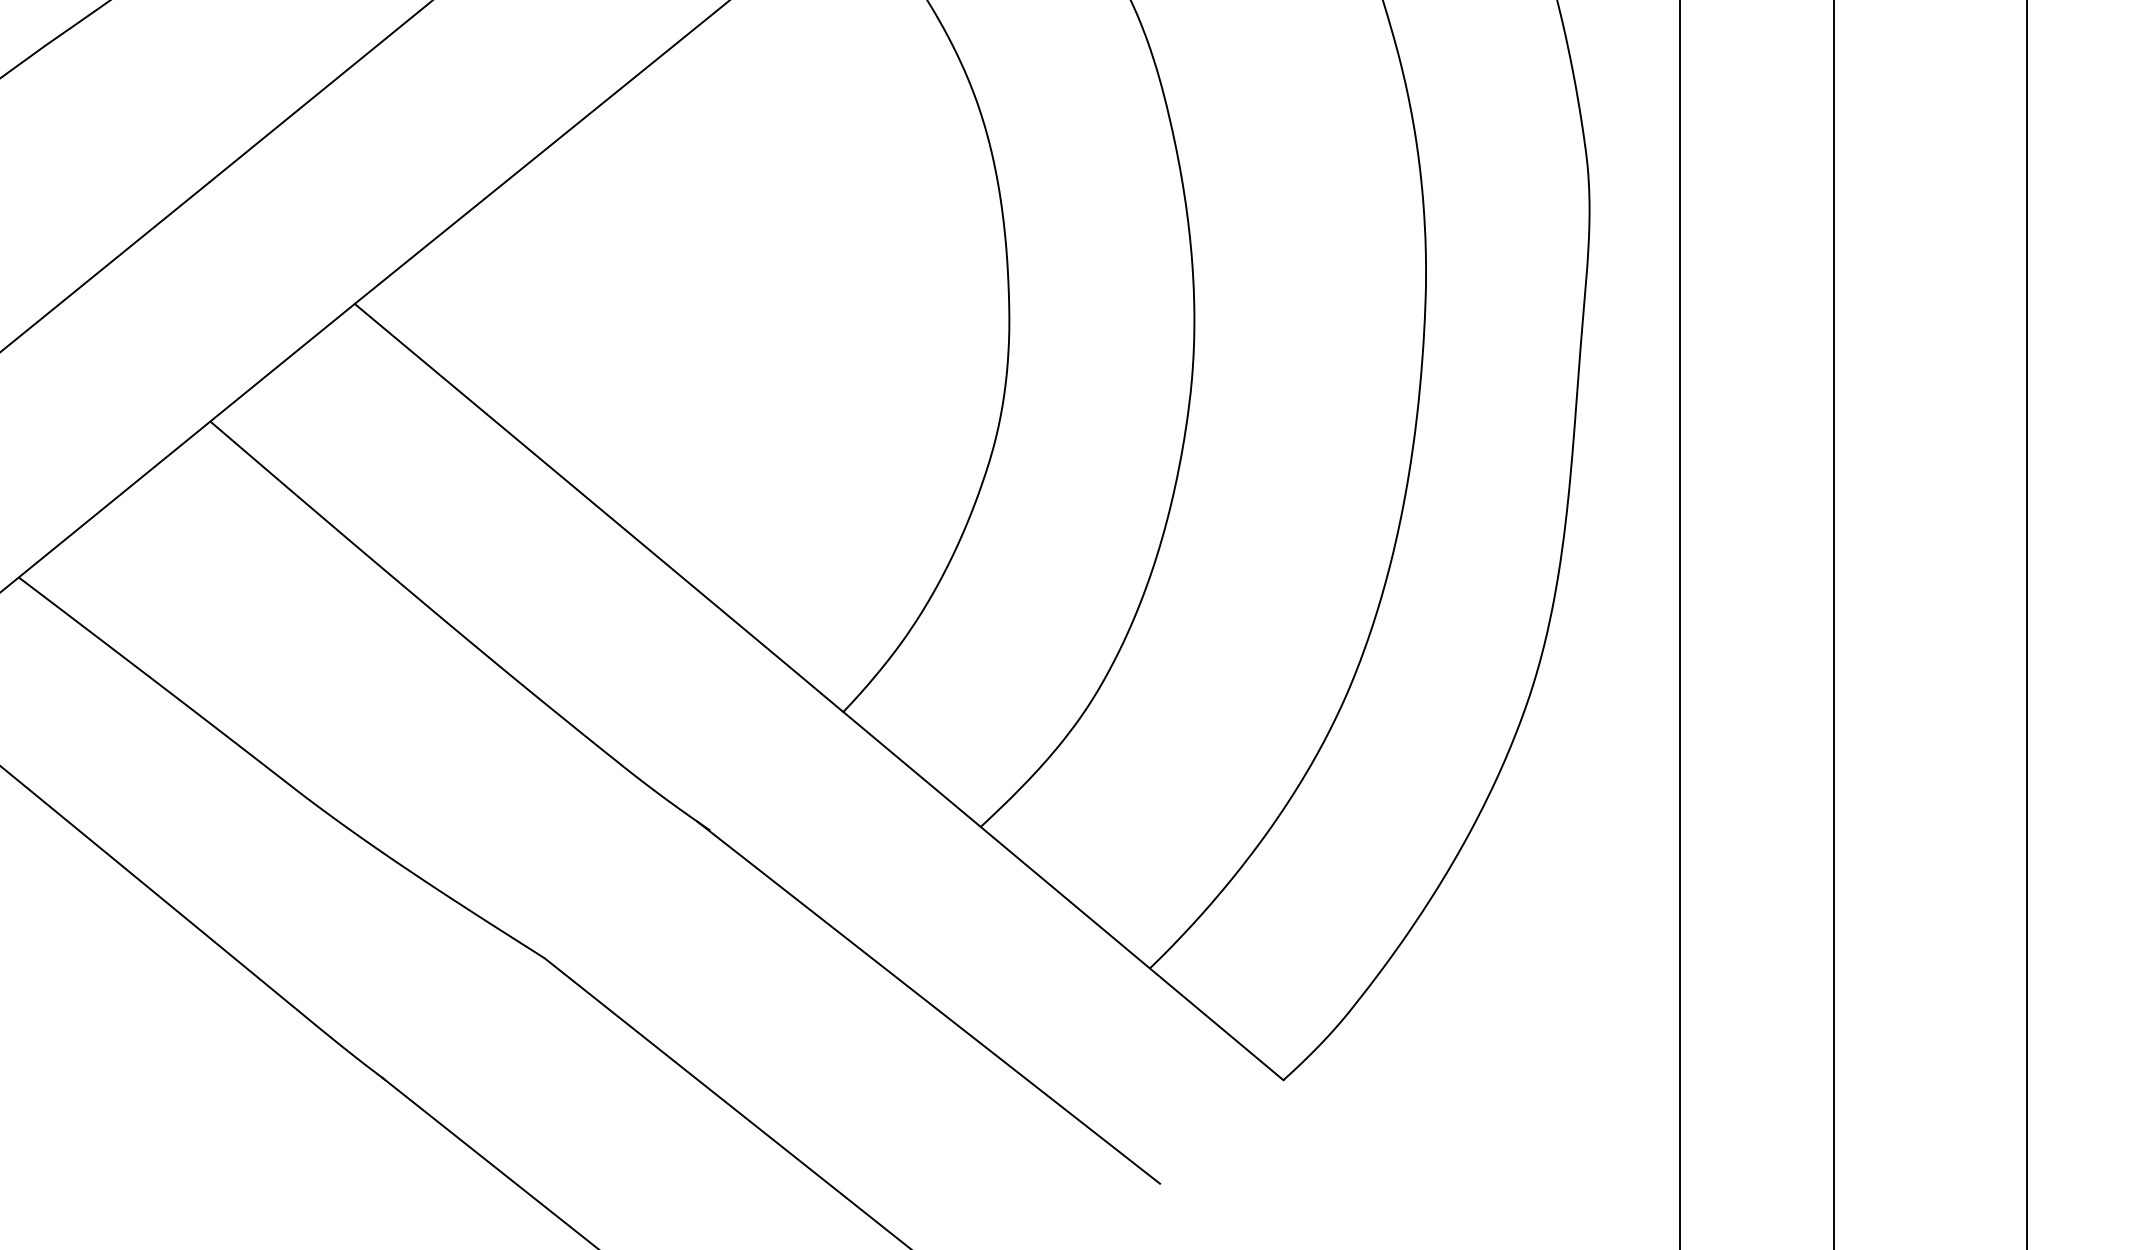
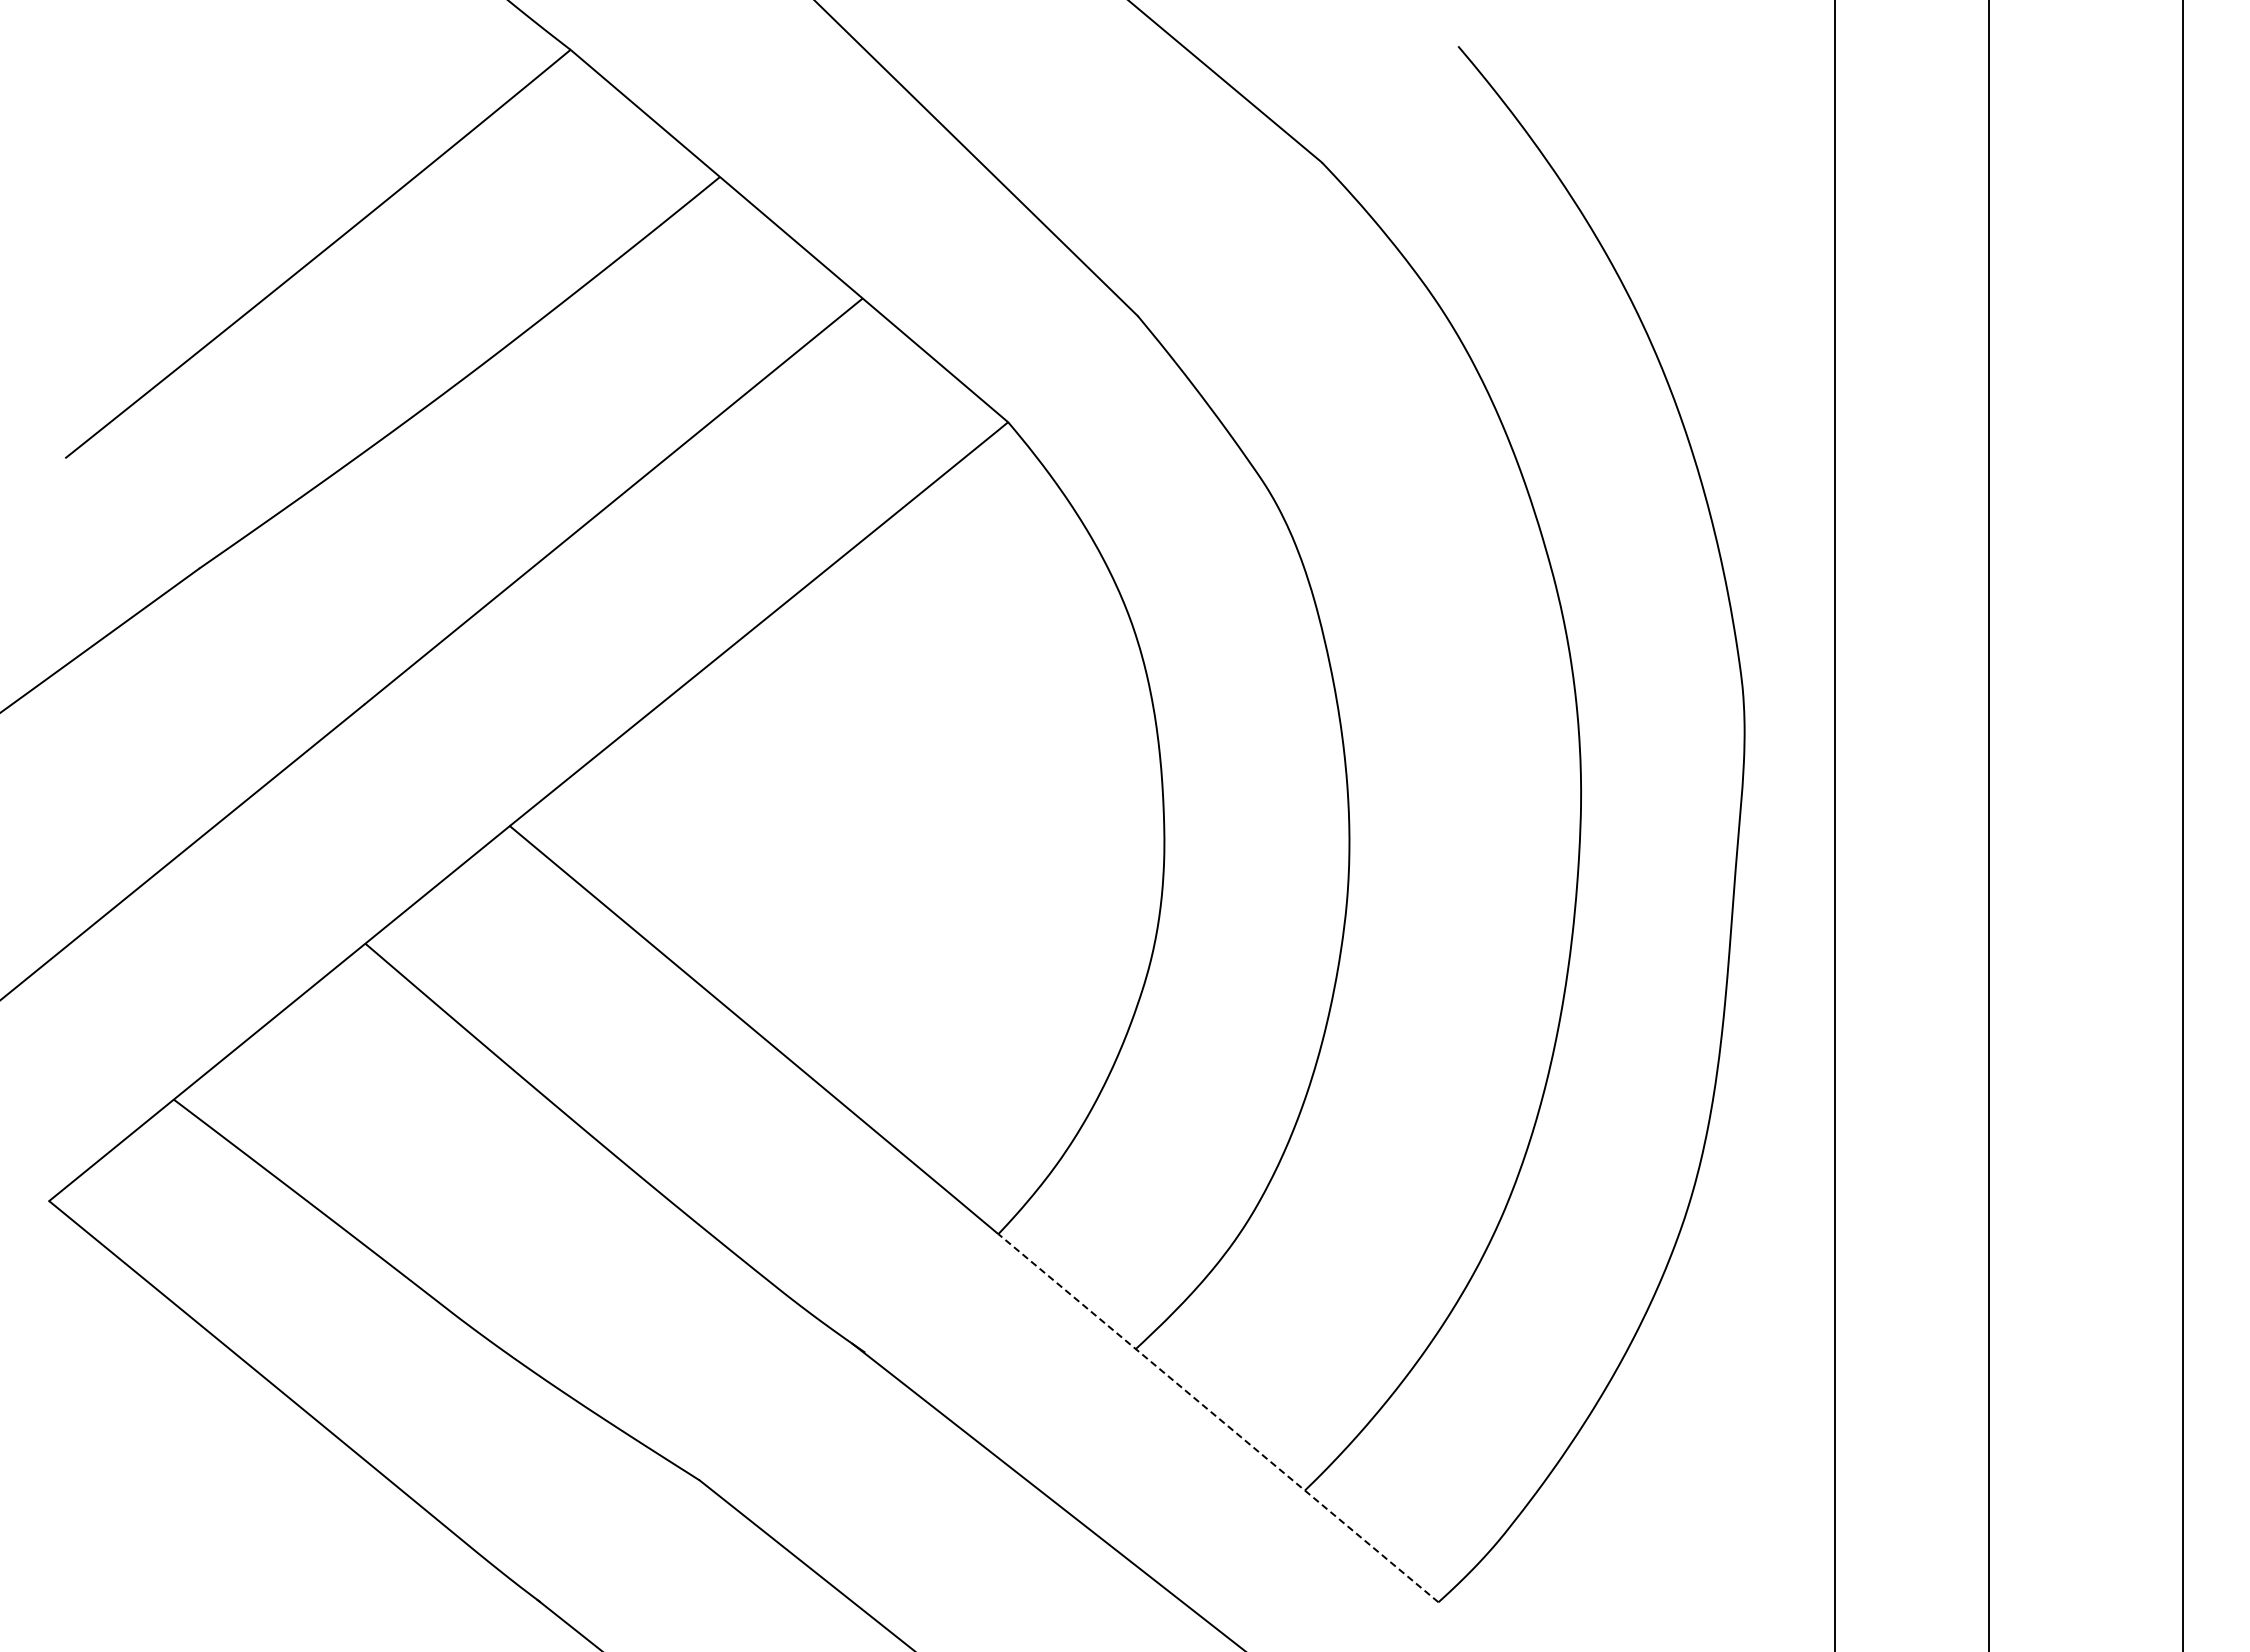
line: (1063, 896) -> (1218, 1418), solid -> dashed

